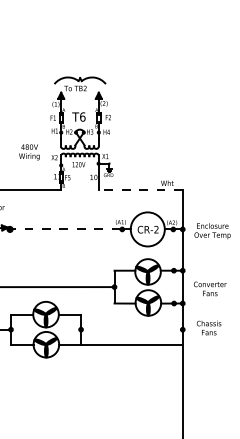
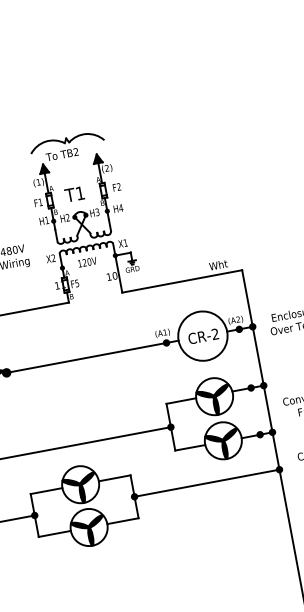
text: (82, 116) -> (79, 192), T6 -> T1
line: (140, 189) -> (181, 281), dashed -> solid
line: (64, 229) -> (84, 358), dashed -> solid
line: (131, 344) -> (206, 483), moved

